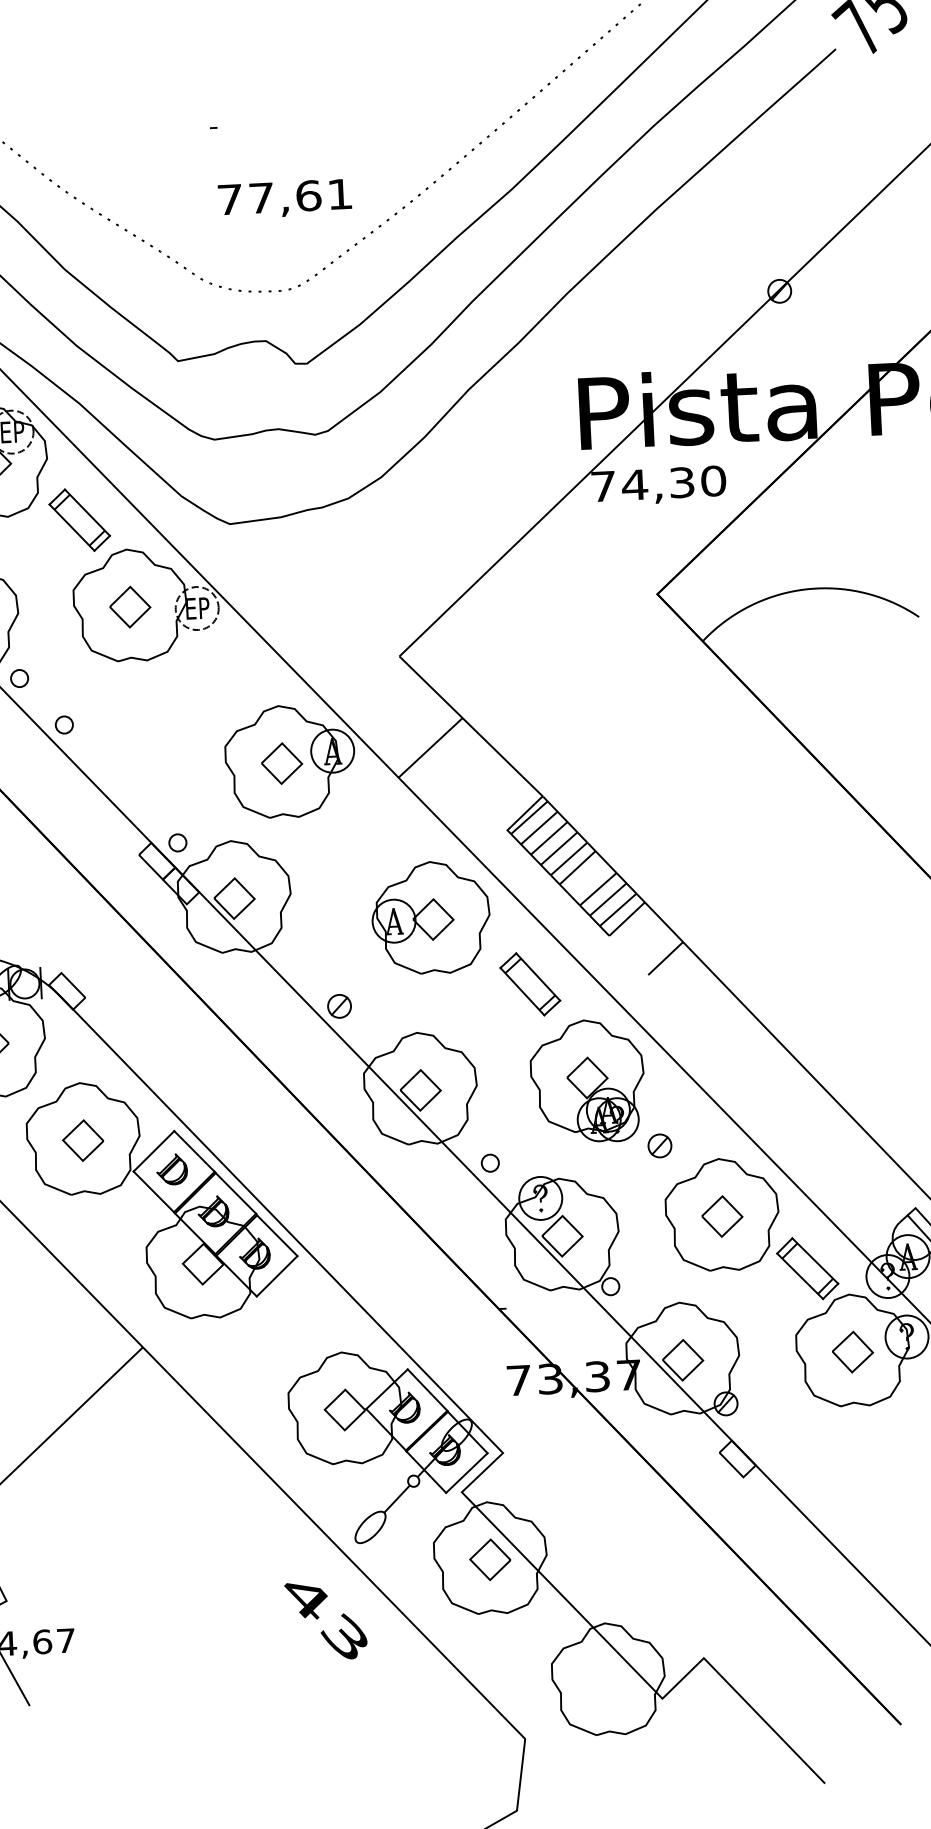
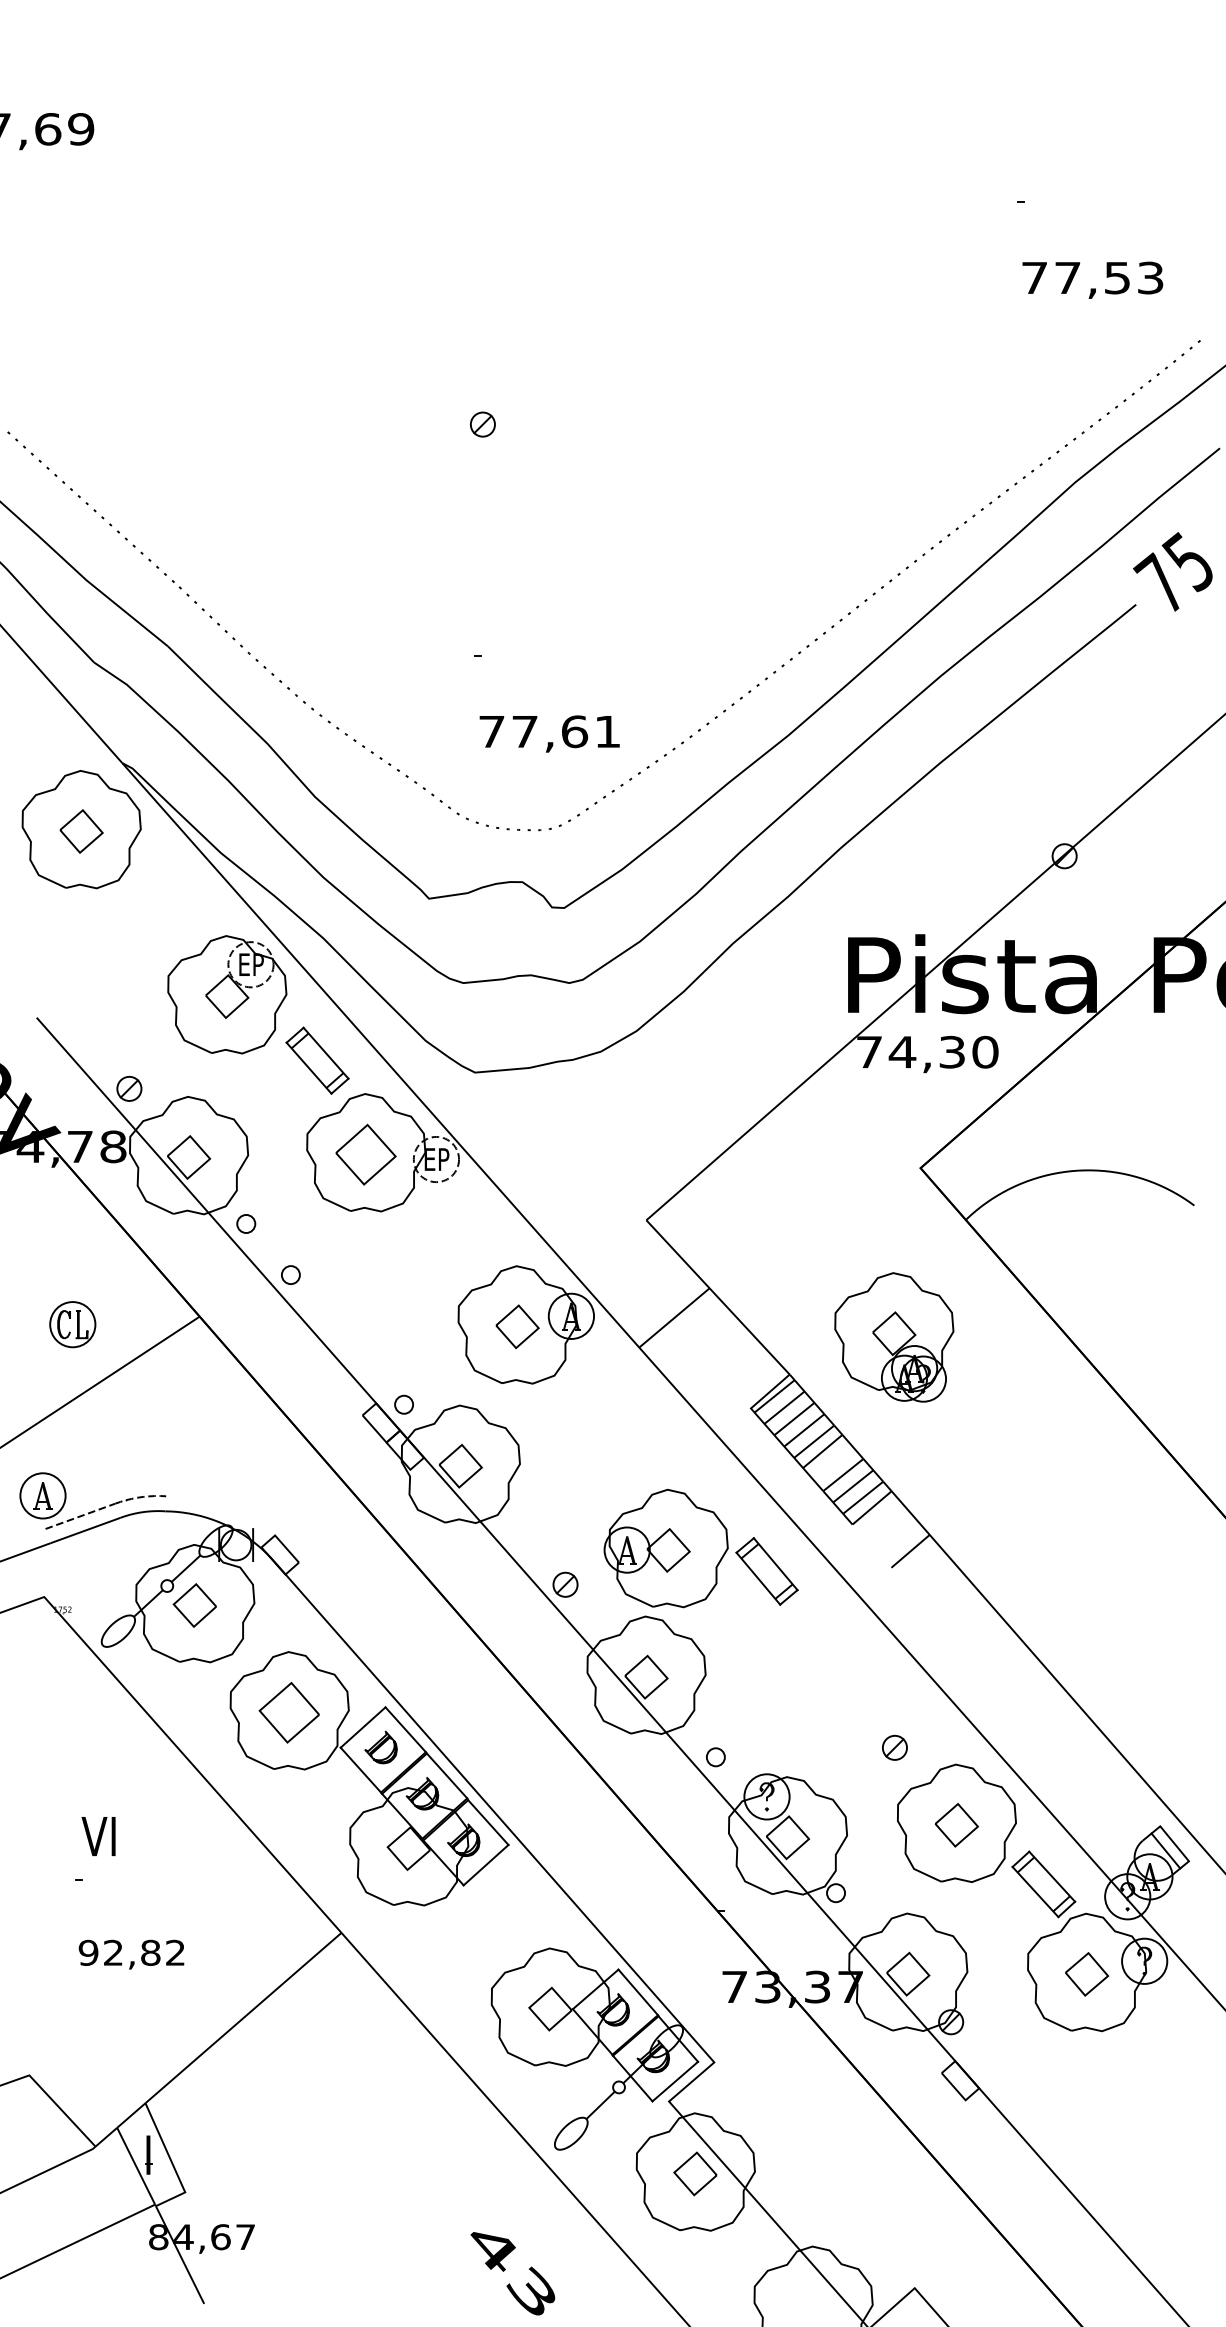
part: (130, 606) -> (366, 1154), size x1.4
part: (430, 917) -> (665, 1548), moved
part: (587, 1081) -> (894, 1337), moved
part: (83, 1140) -> (289, 1712), size x1.4
text: (325, 1620) -> (512, 2273), moved

